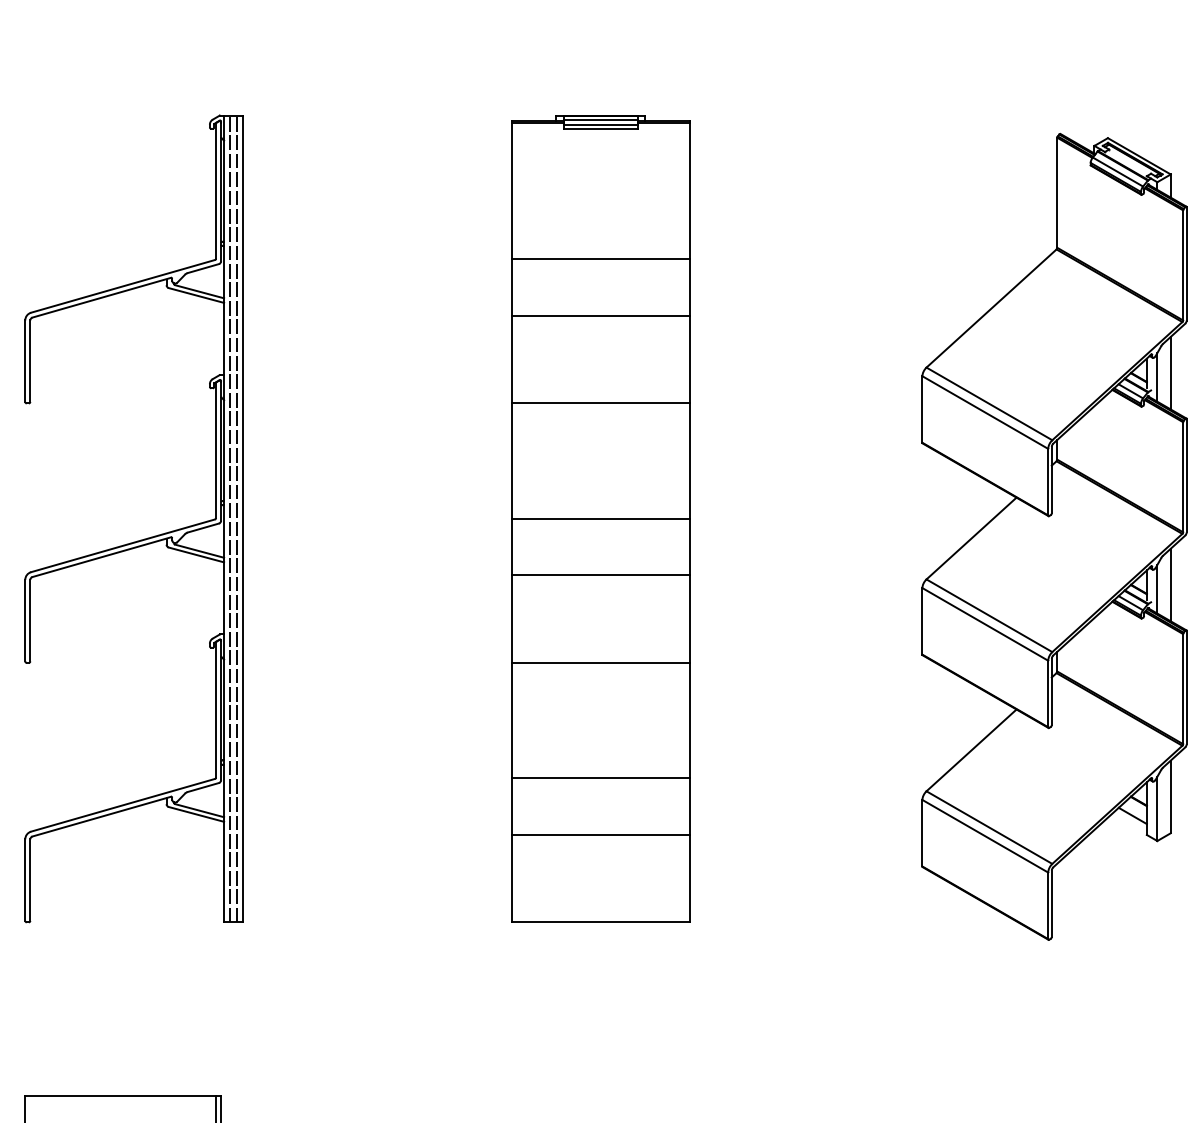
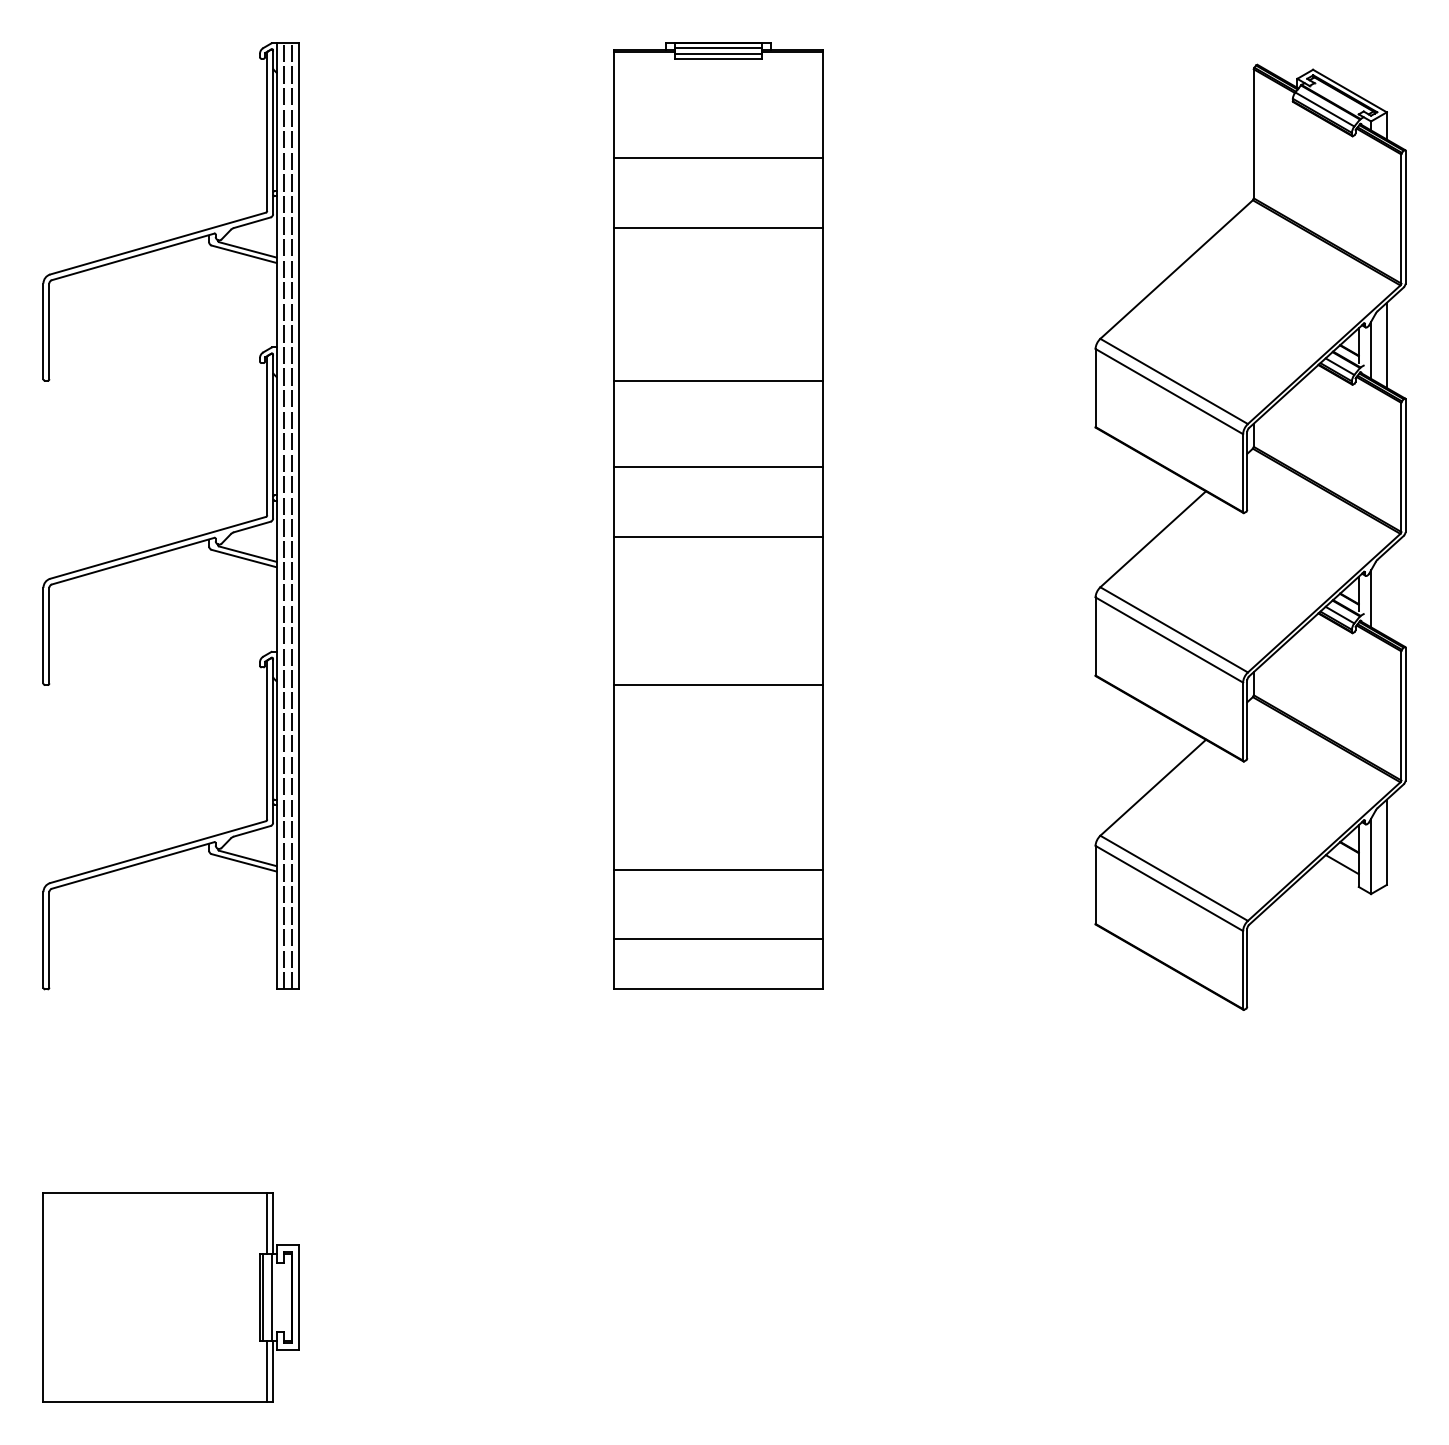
line: (600, 259) -> (718, 158), moved
line: (600, 315) -> (718, 227), moved
line: (600, 519) -> (718, 467), moved
line: (600, 575) -> (718, 537), moved
line: (1170, 584) -> (1386, 593), removed
line: (600, 778) -> (718, 869), moved
line: (600, 834) -> (718, 939), moved

